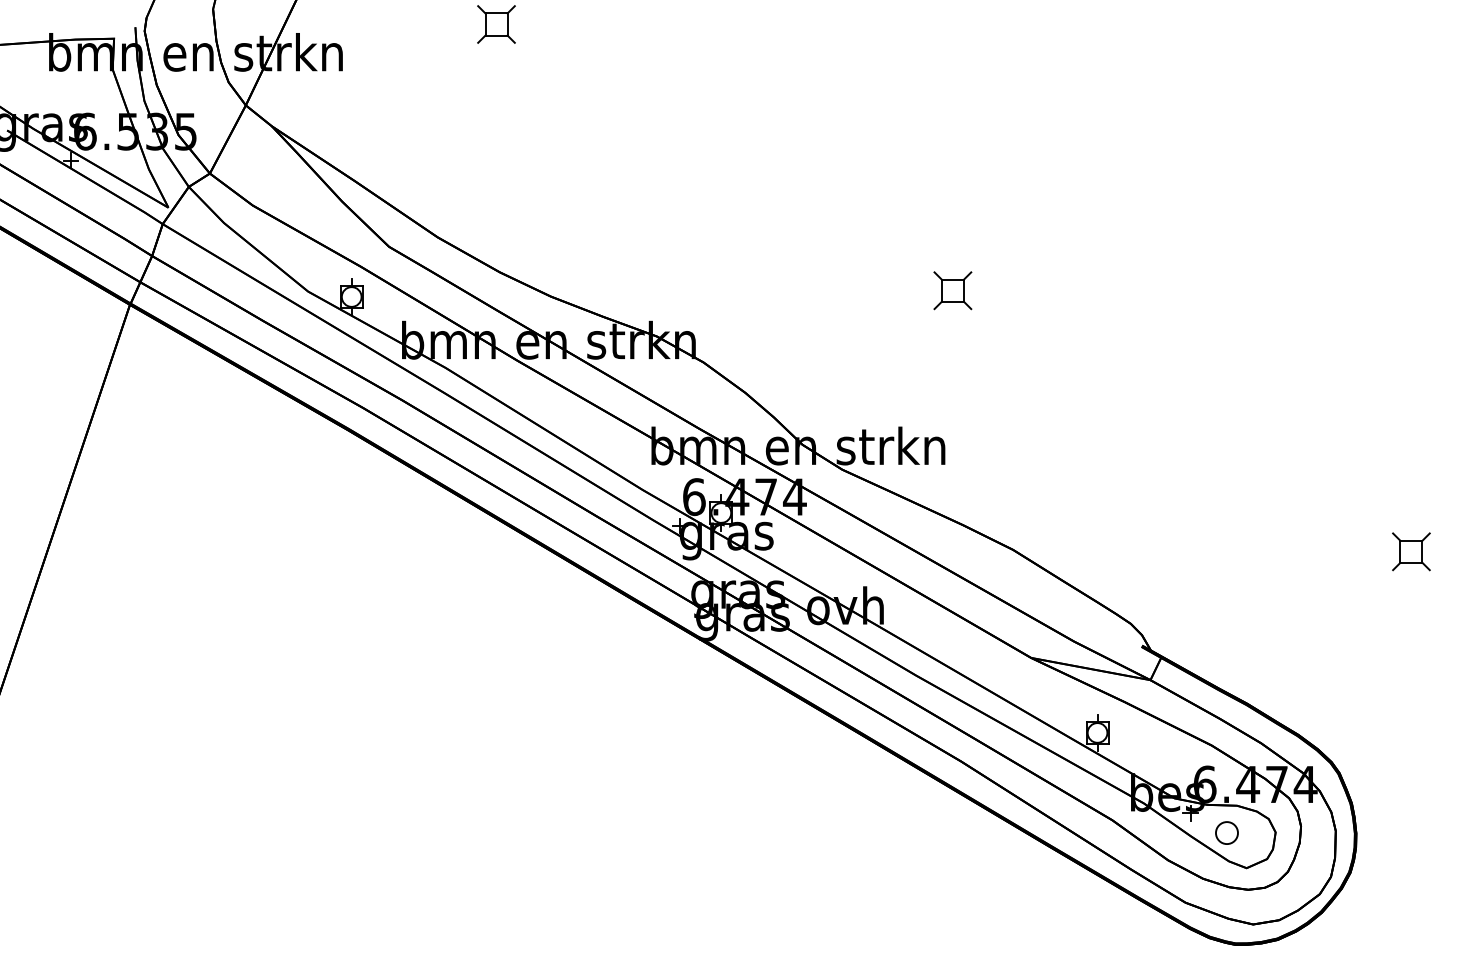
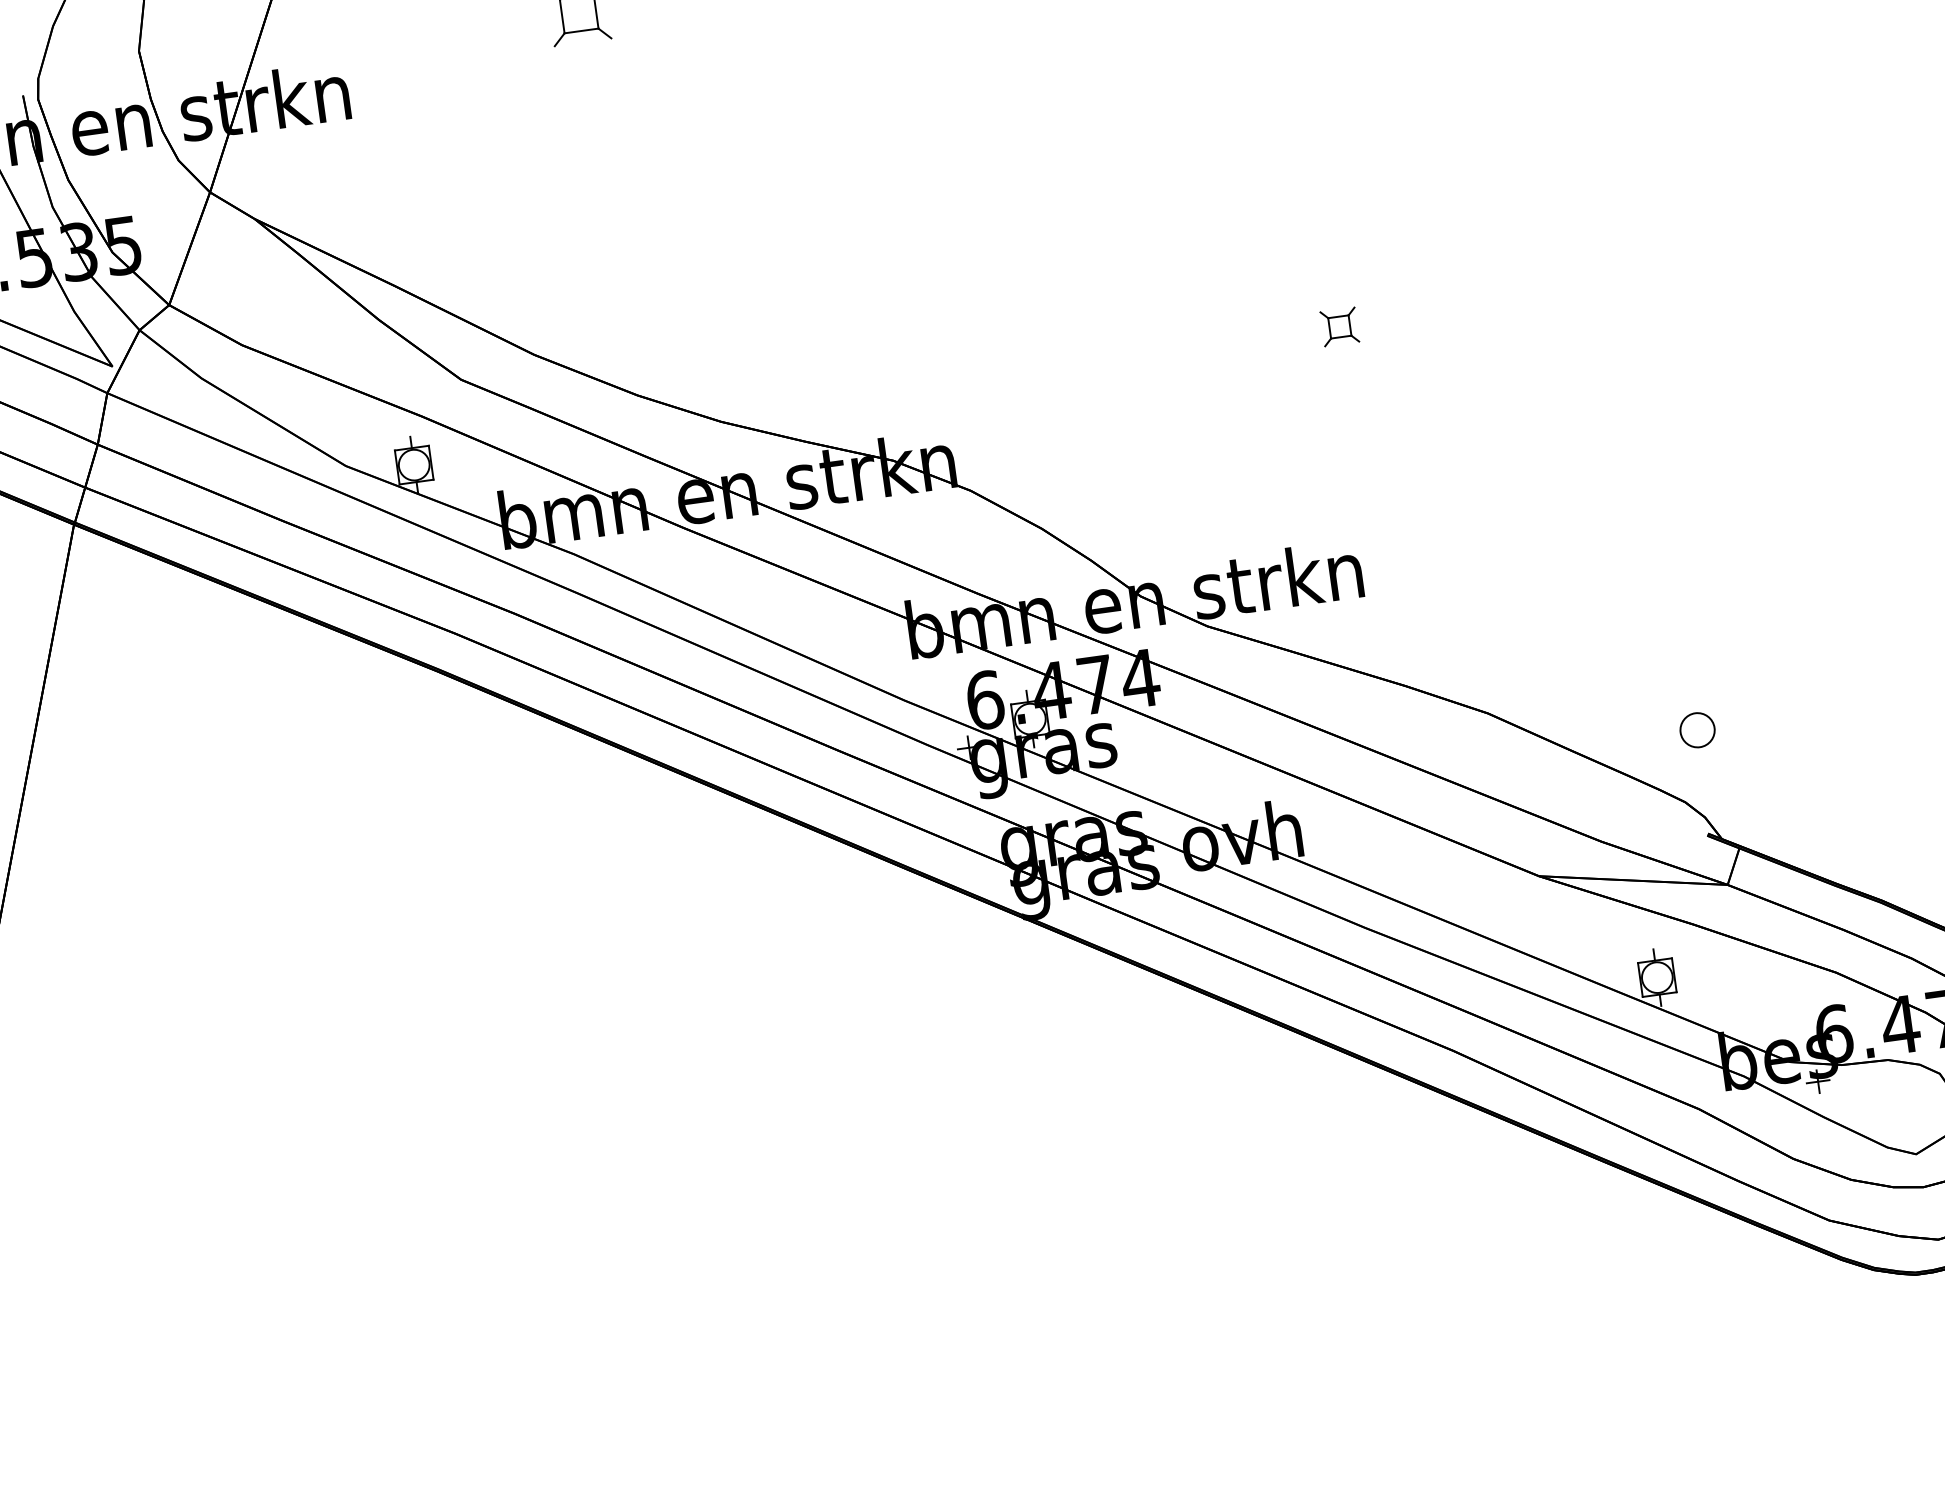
part: (952, 290) -> (1339, 326), size x0.6
part: (1226, 832) -> (1696, 729), moved

